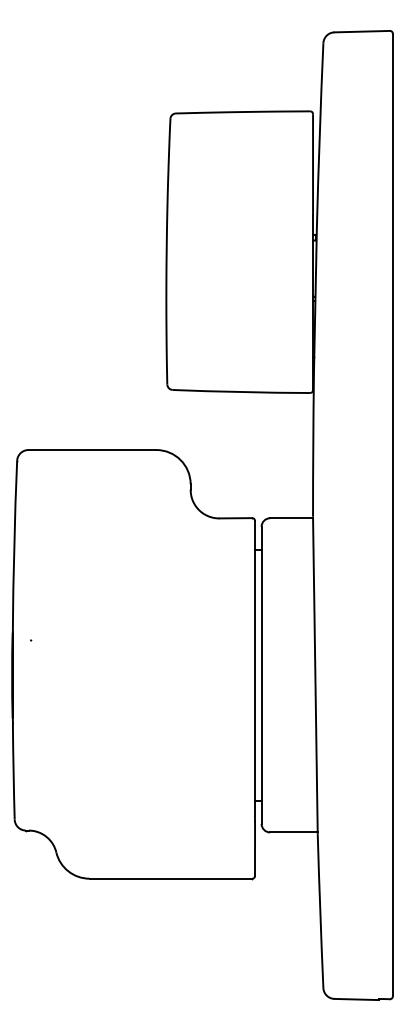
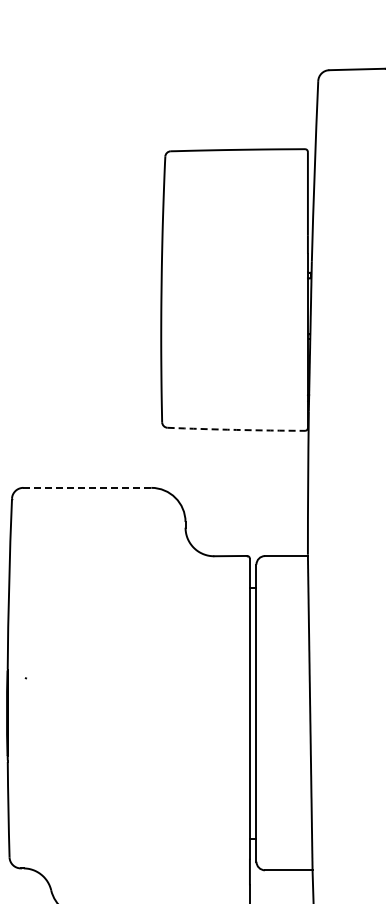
arc: (241, 392) -> (236, 430), solid -> dashed
line: (92, 450) -> (87, 488), solid -> dashed

